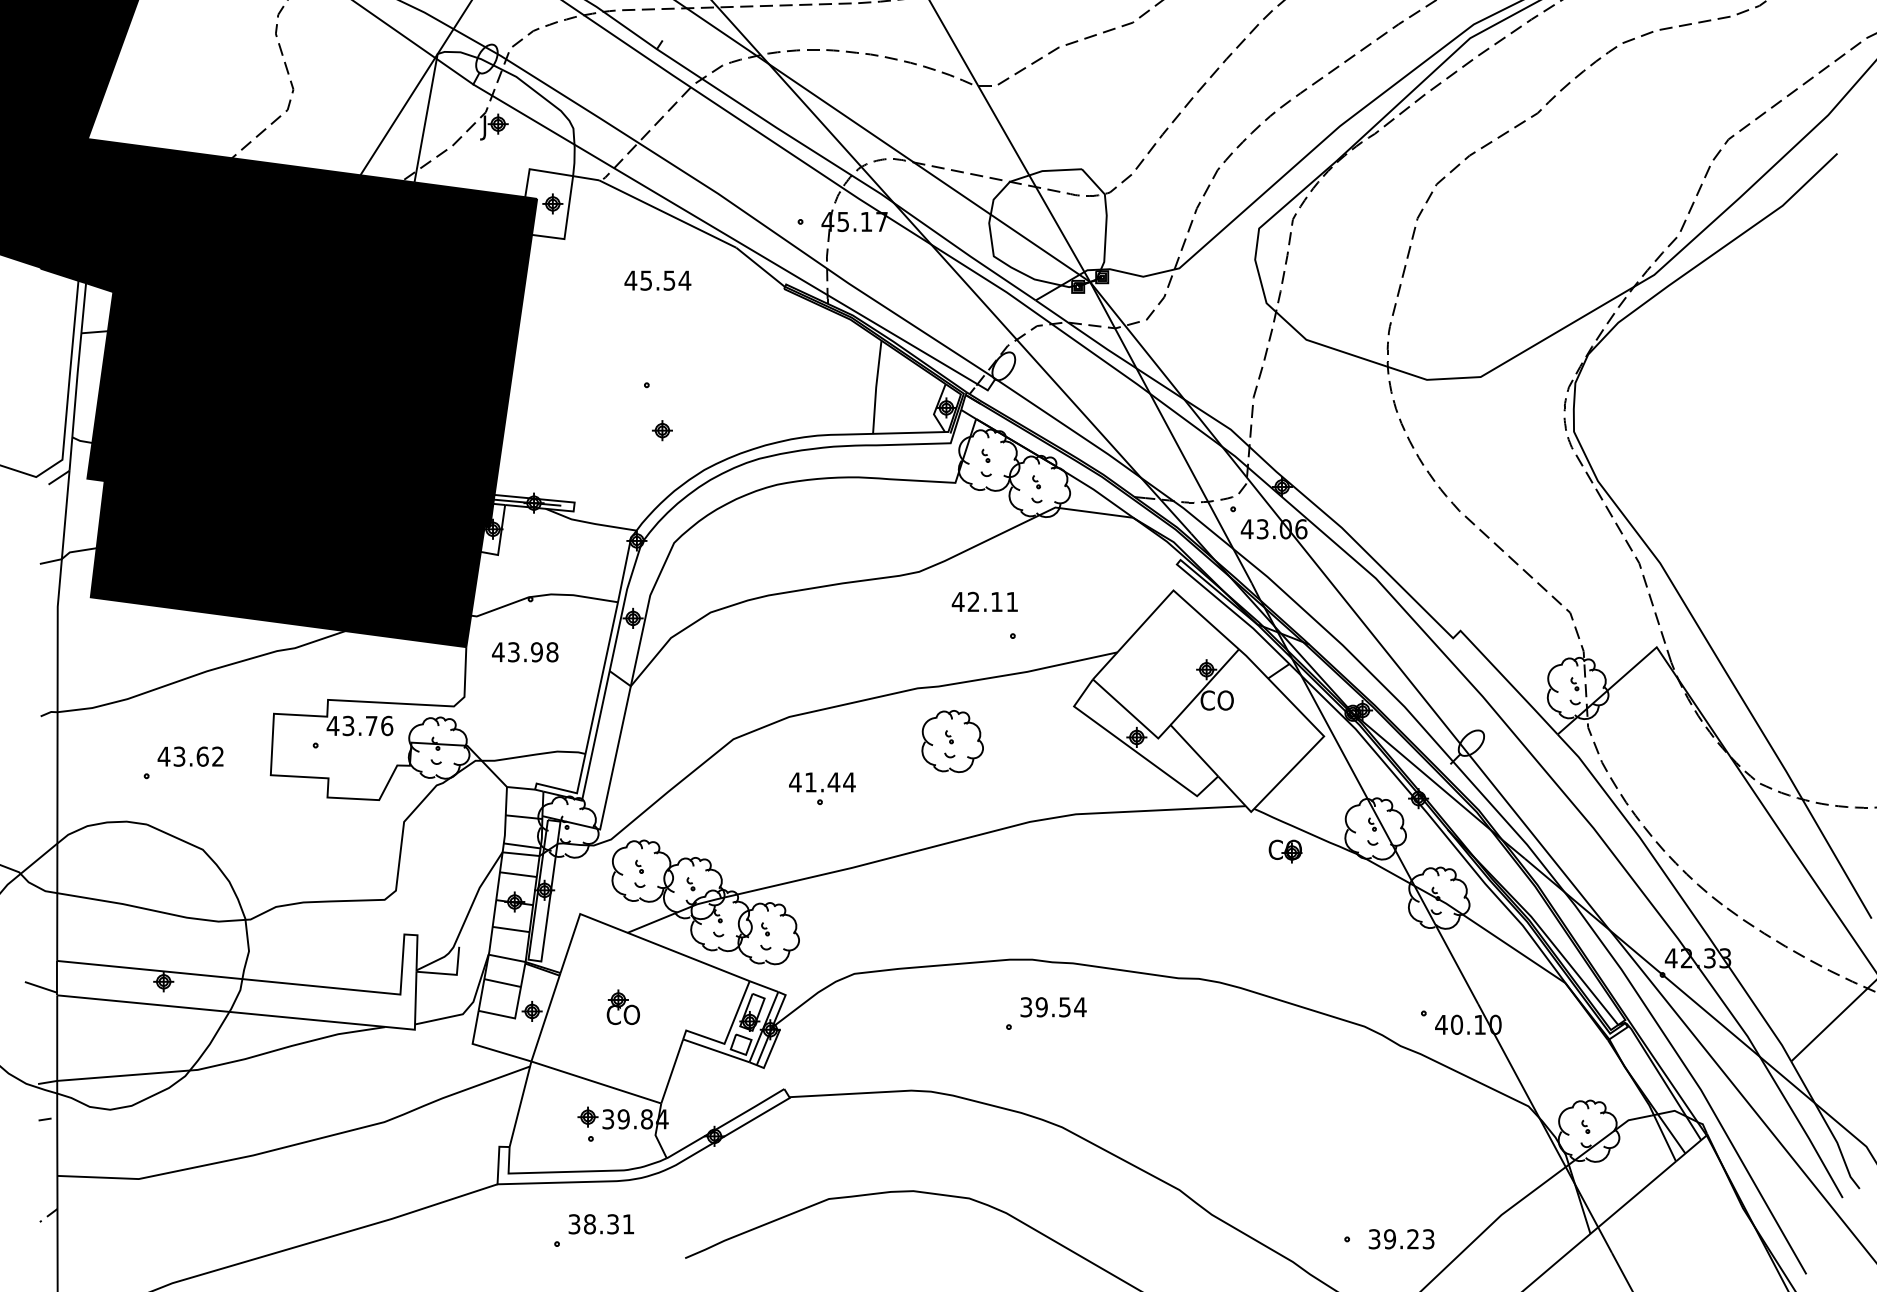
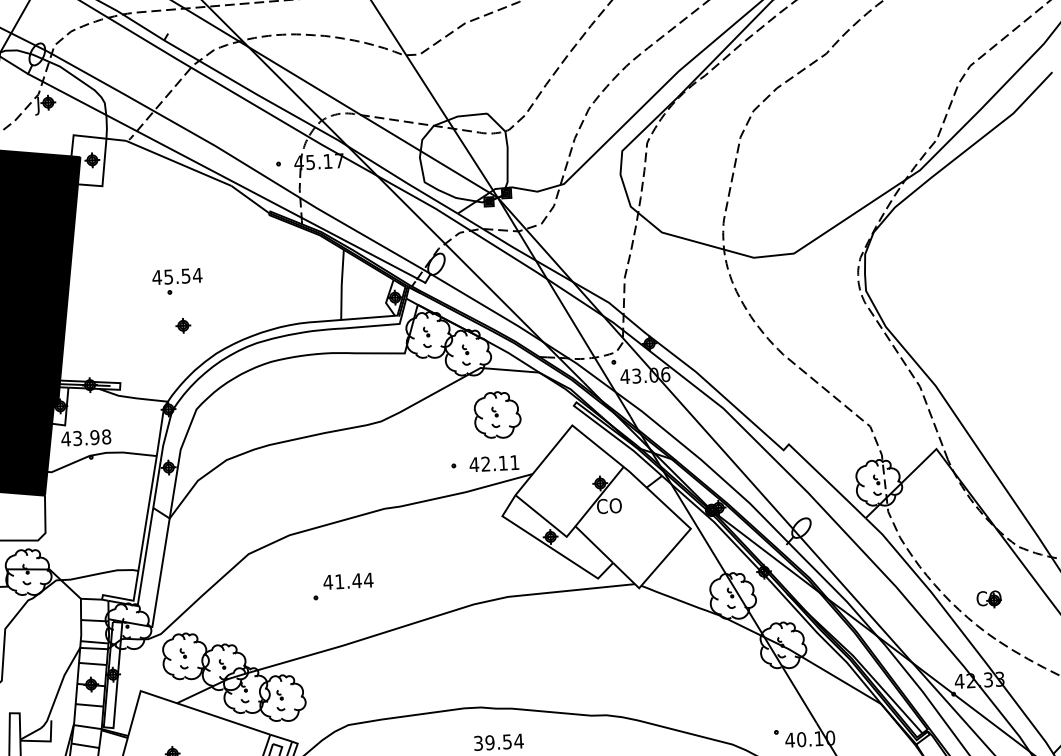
text: (657, 280) -> (177, 276), moved
text: (984, 601) -> (493, 463), moved
text: (525, 652) -> (86, 438), moved
part: (952, 741) -> (497, 415), moved
text: (822, 782) -> (348, 581), moved
part: (1285, 851) -> (989, 599), moved

